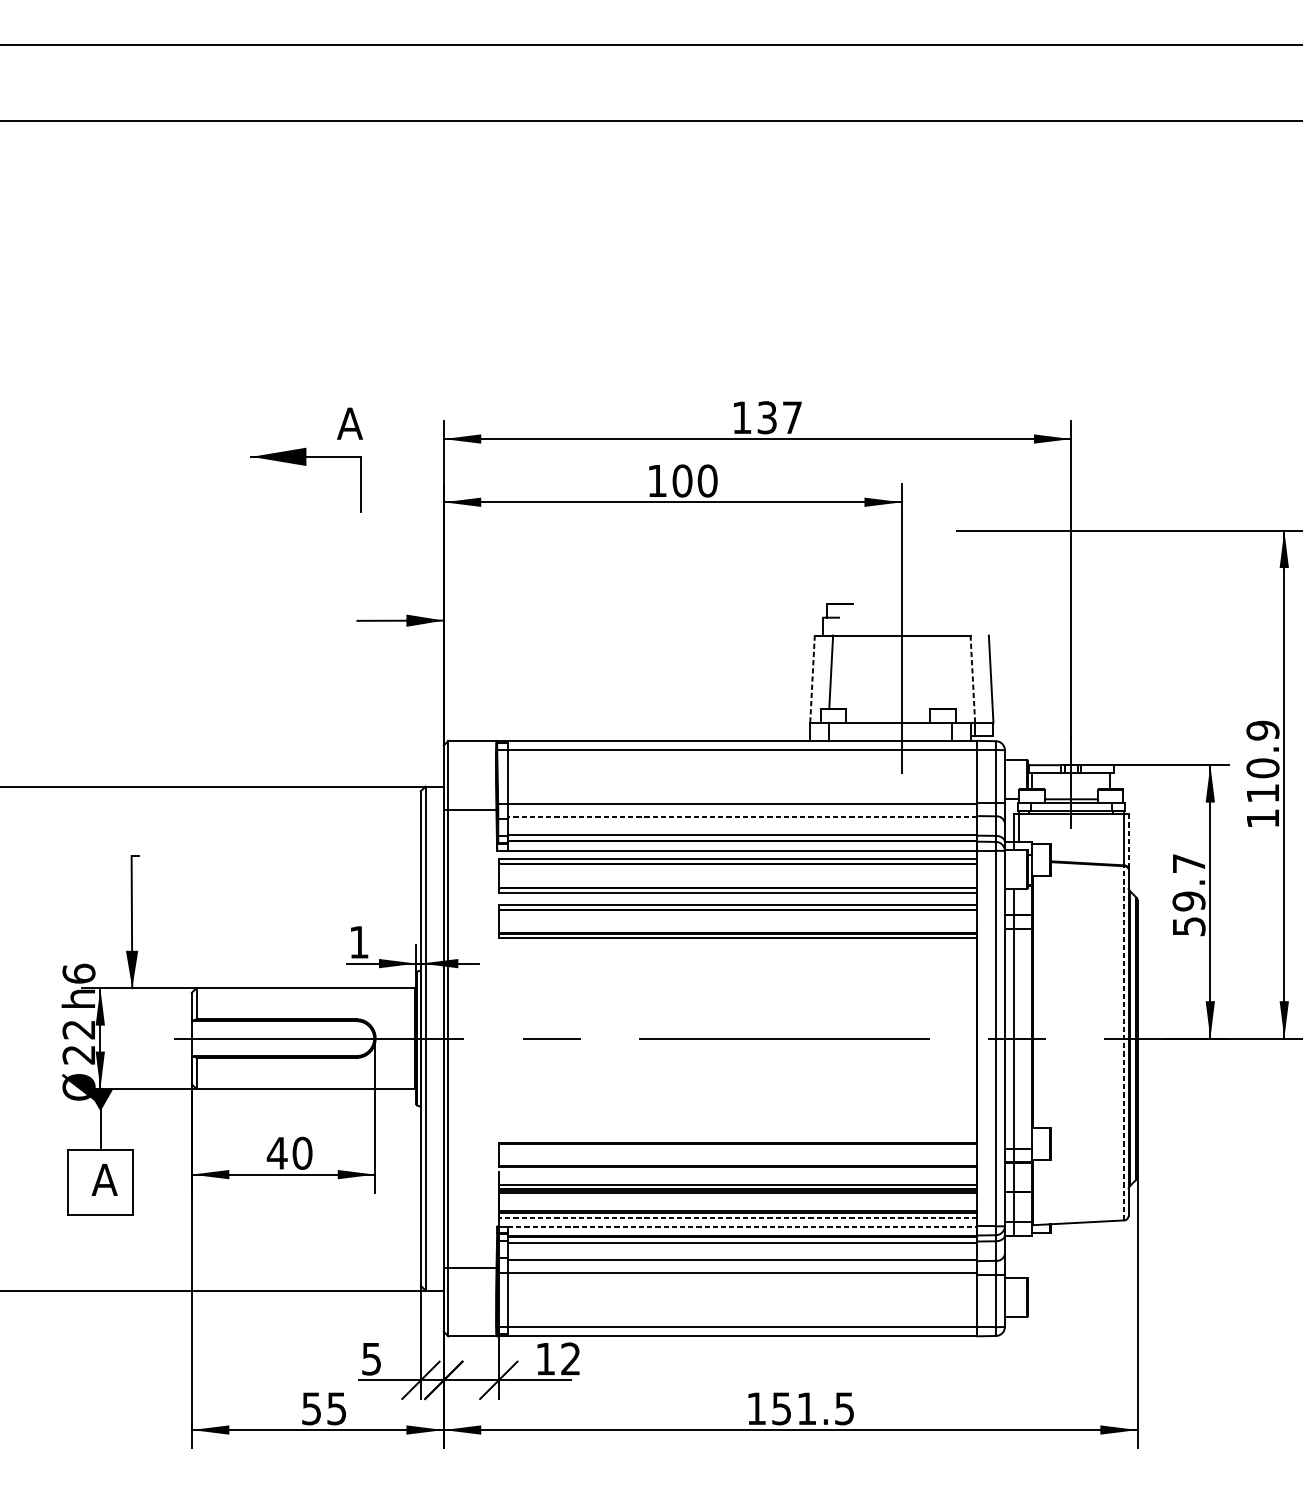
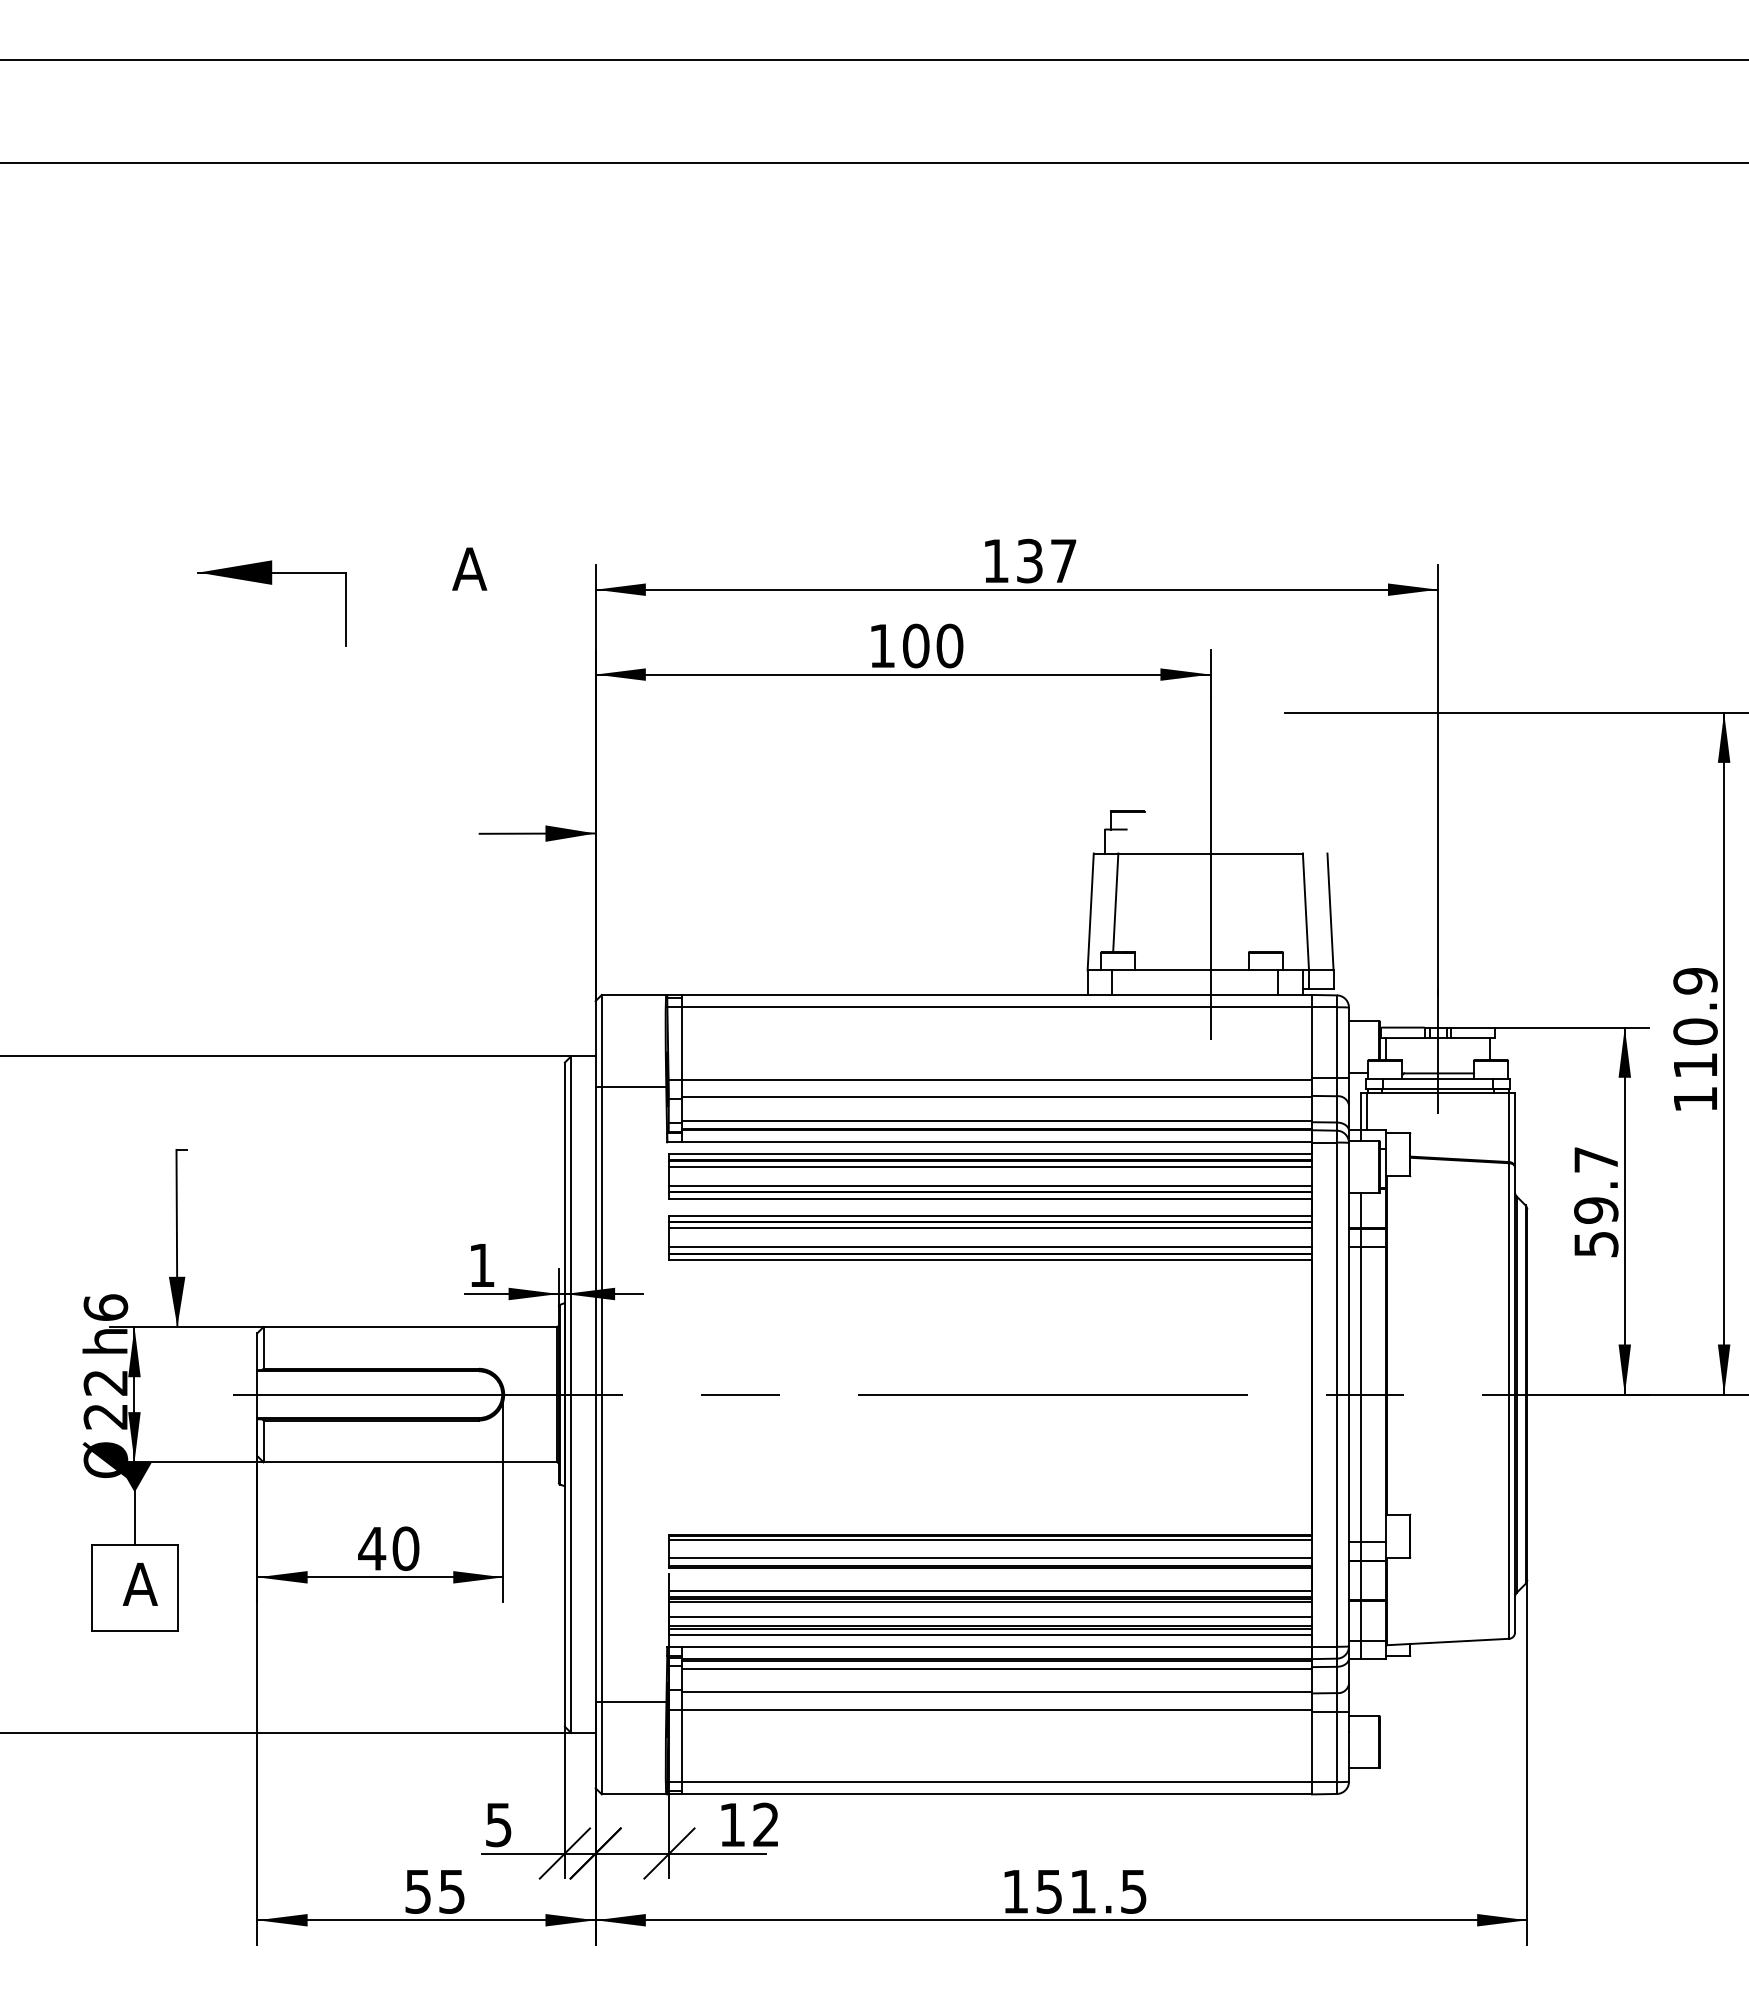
part: (305, 465) -> (271, 584), moved
line: (812, 678) -> (1090, 911), dashed -> solid
line: (972, 678) -> (1305, 911), dashed -> solid
line: (742, 817) -> (996, 1097), dashed -> solid
line: (1128, 841) -> (1515, 1130), dashed -> solid
line: (737, 868) -> (990, 1166), added
line: (737, 882) -> (990, 1185), added
line: (737, 914) -> (990, 1228), added
line: (737, 928) -> (990, 1247), added
line: (1124, 1043) -> (1509, 1401), dashed -> solid
line: (737, 1146) -> (990, 1539), added
line: (737, 1159) -> (990, 1557), added
line: (737, 1203) -> (990, 1616), added
line: (737, 1217) -> (990, 1634), dashed -> solid
line: (743, 1226) -> (997, 1647), dashed -> solid

